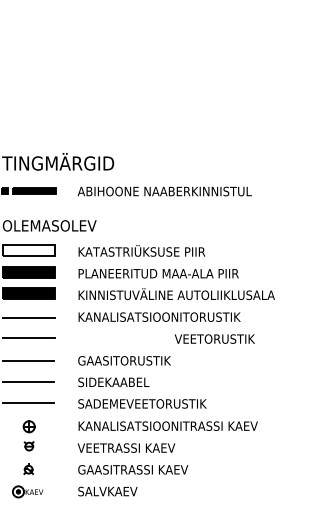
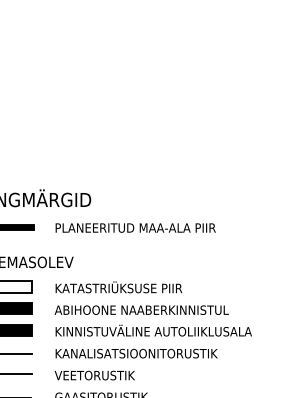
text: (164, 191) -> (141, 227), ABIHOONE NAABERKINNISTUL -> PLANEERITUD MAA-ALA PIIR
text: (164, 273) -> (141, 309), PLANEERITUD MAA-ALA PIIR -> ABIHOONE NAABERKINNISTUL
text: (214, 338) -> (94, 374), moved

